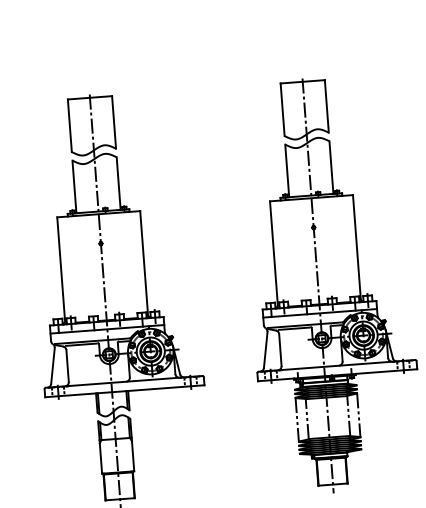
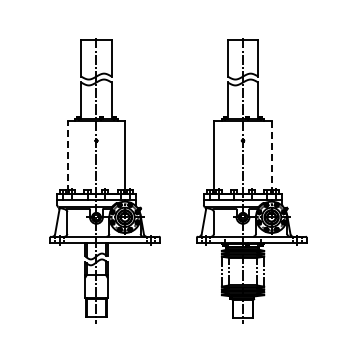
line: (356, 247) -> (271, 156), solid -> dashed
line: (60, 269) -> (67, 156), solid -> dashed

